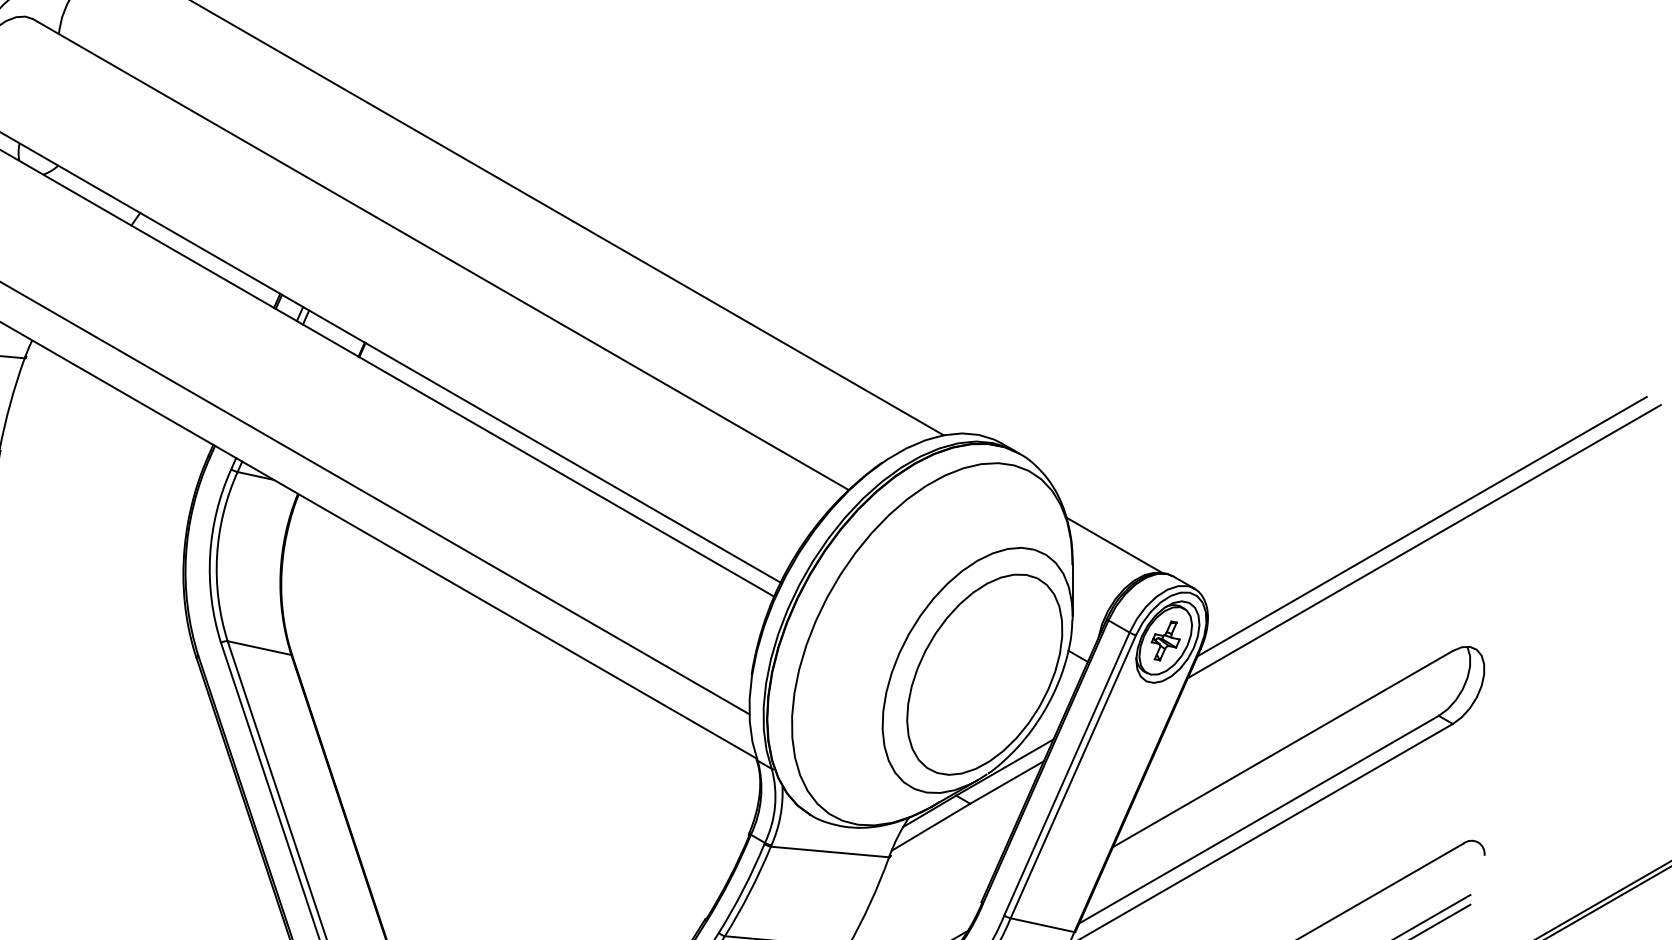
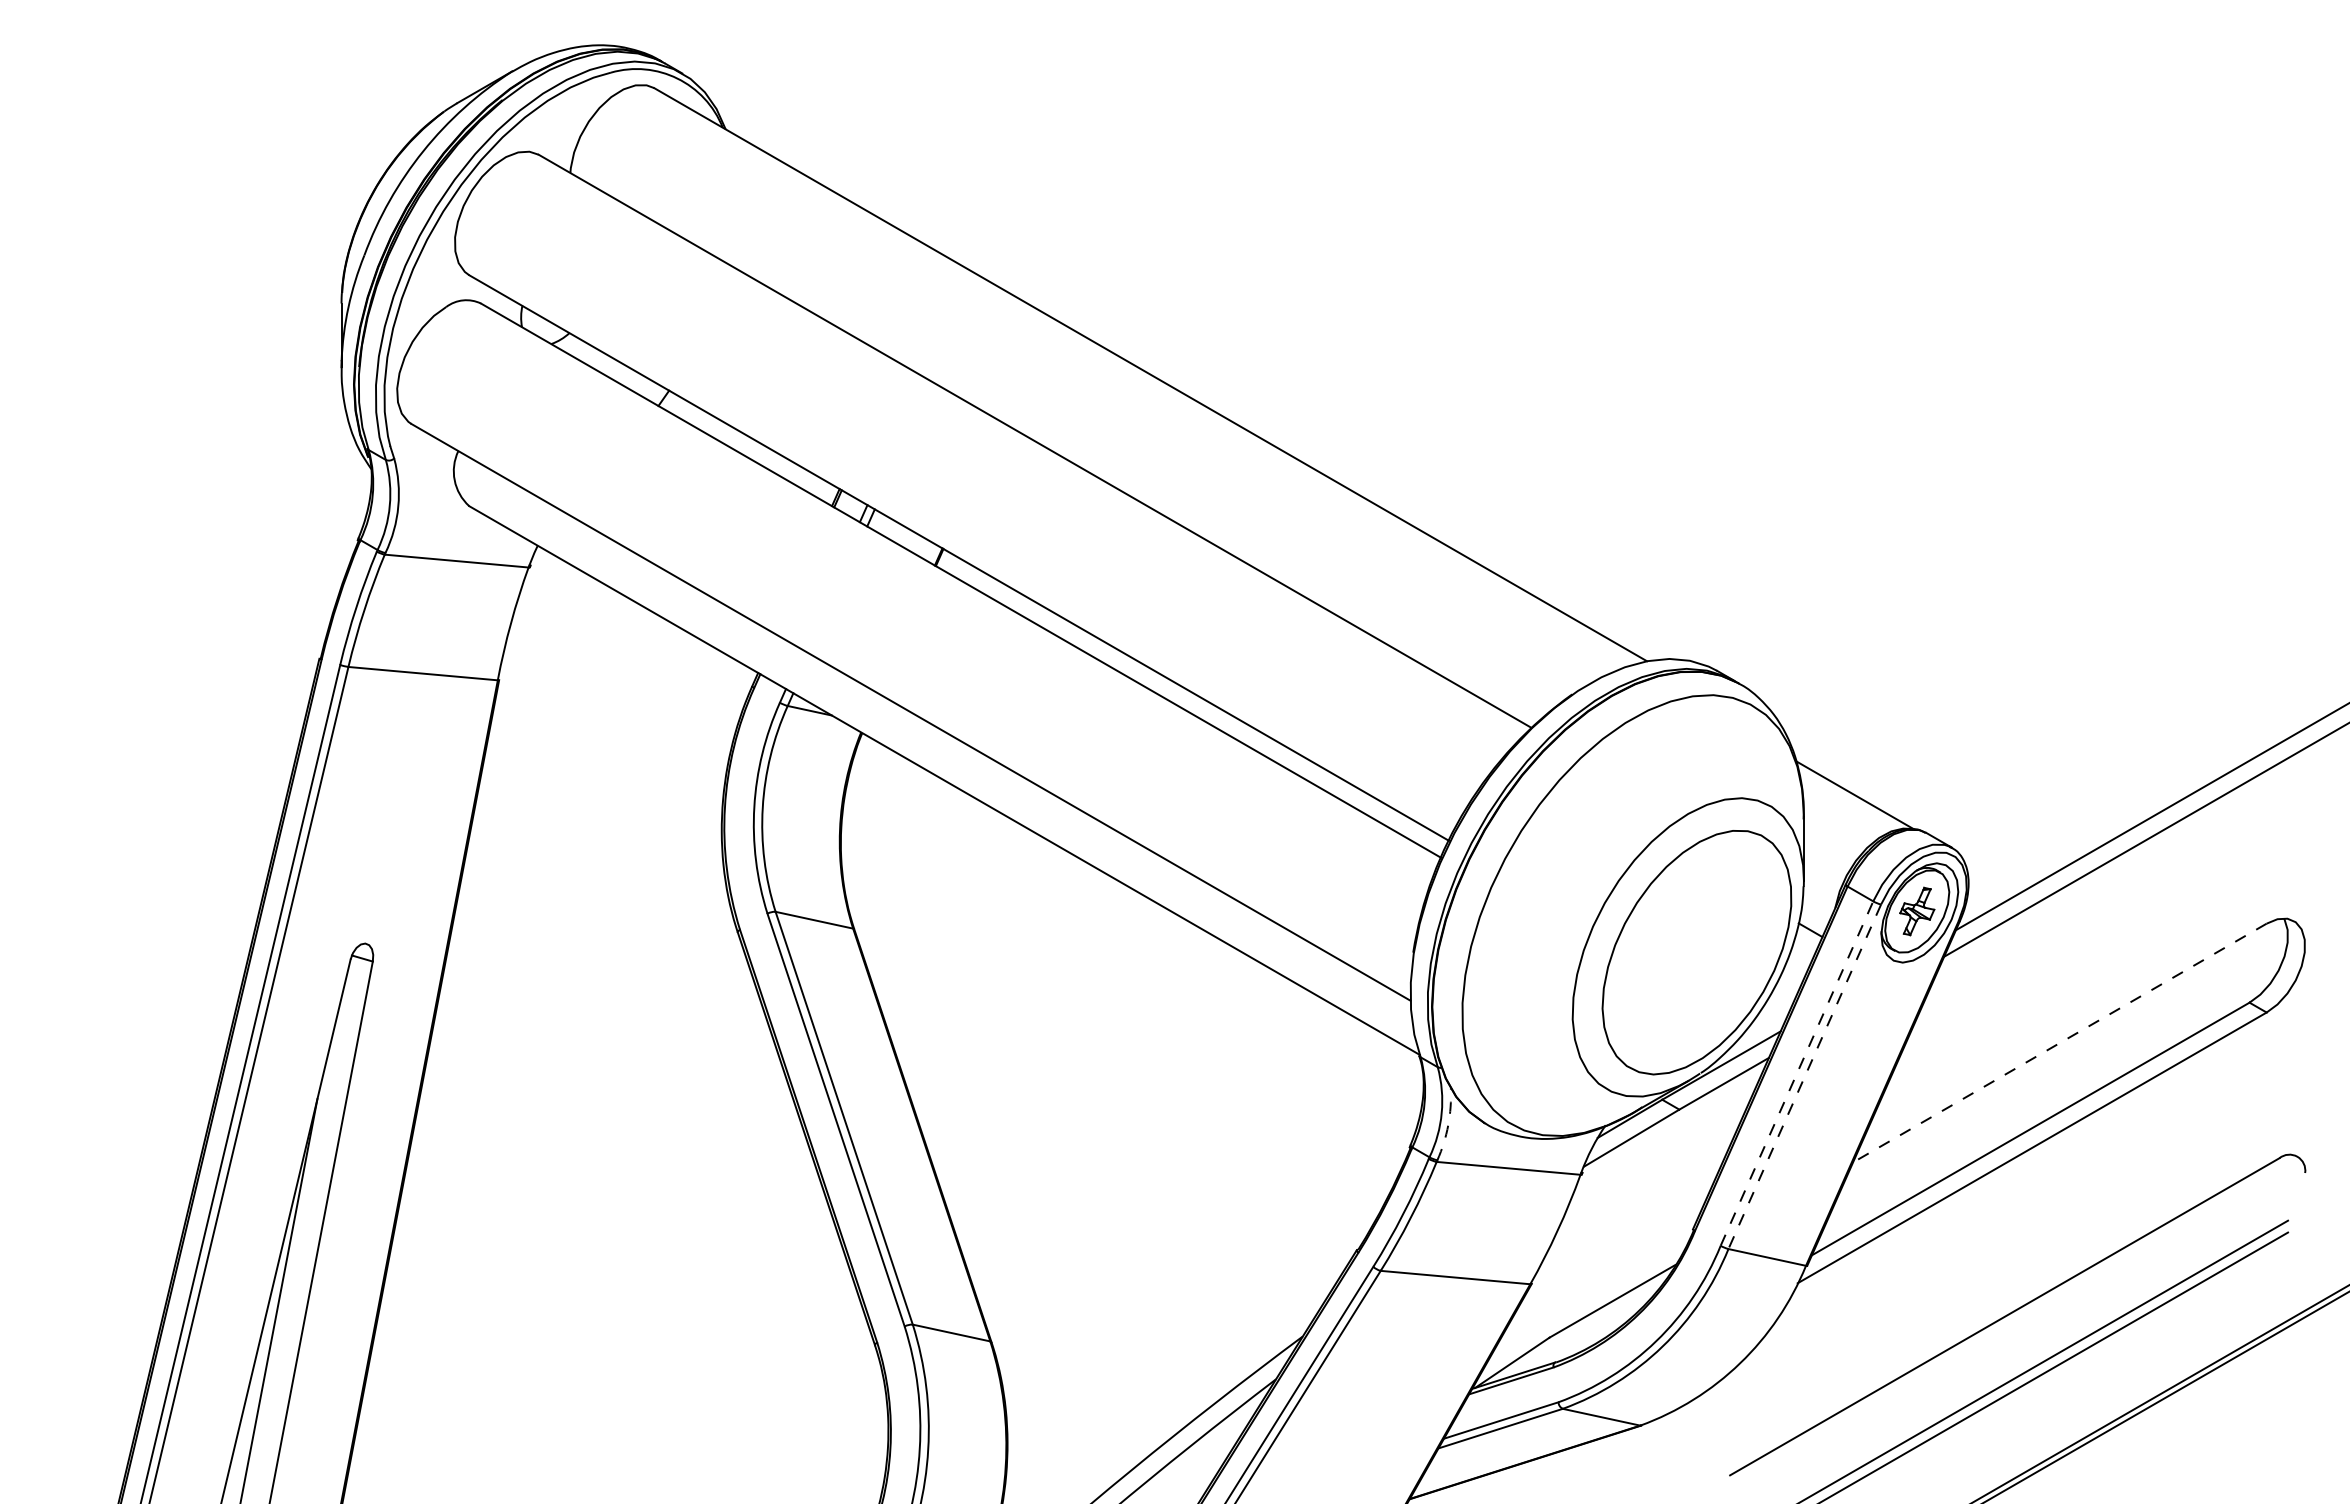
line: (1282, 749) -> (2059, 1043), solid -> dashed
line: (1067, 774) -> (1797, 1073), solid -> dashed
line: (1073, 777) -> (1804, 1077), solid -> dashed
arc: (780, 816) -> (1448, 1125), solid -> dashed

